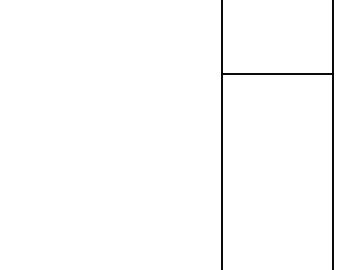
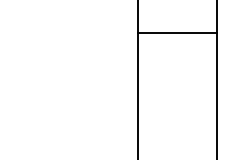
line: (276, 73) -> (177, 32), moved

